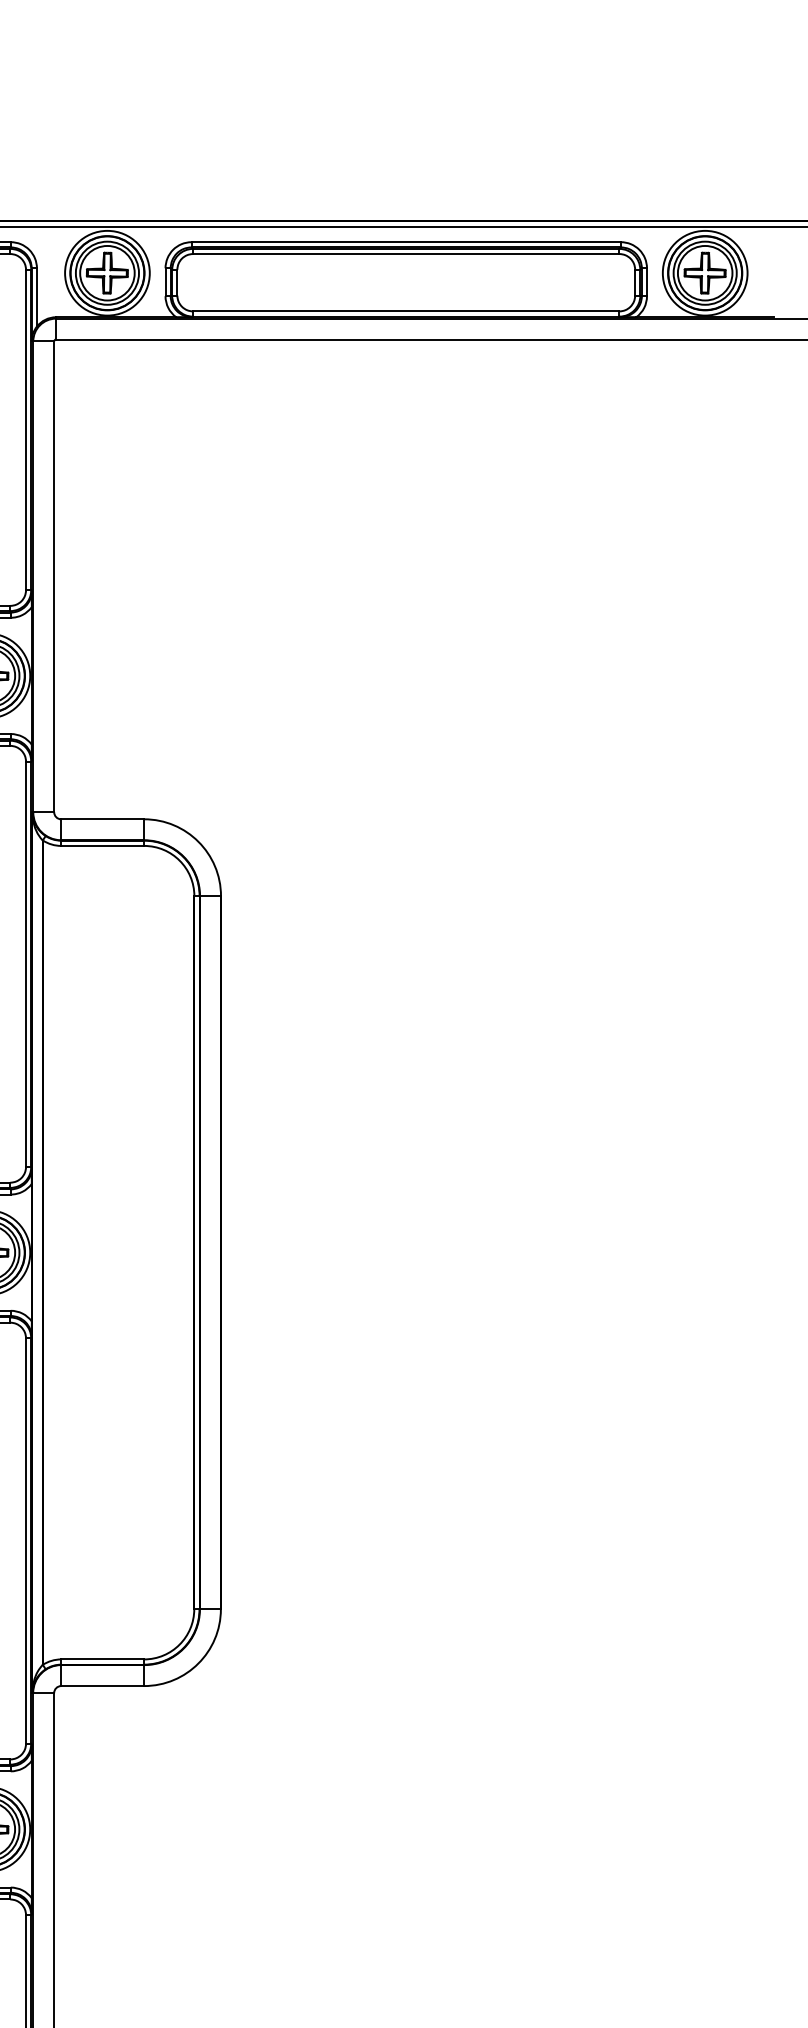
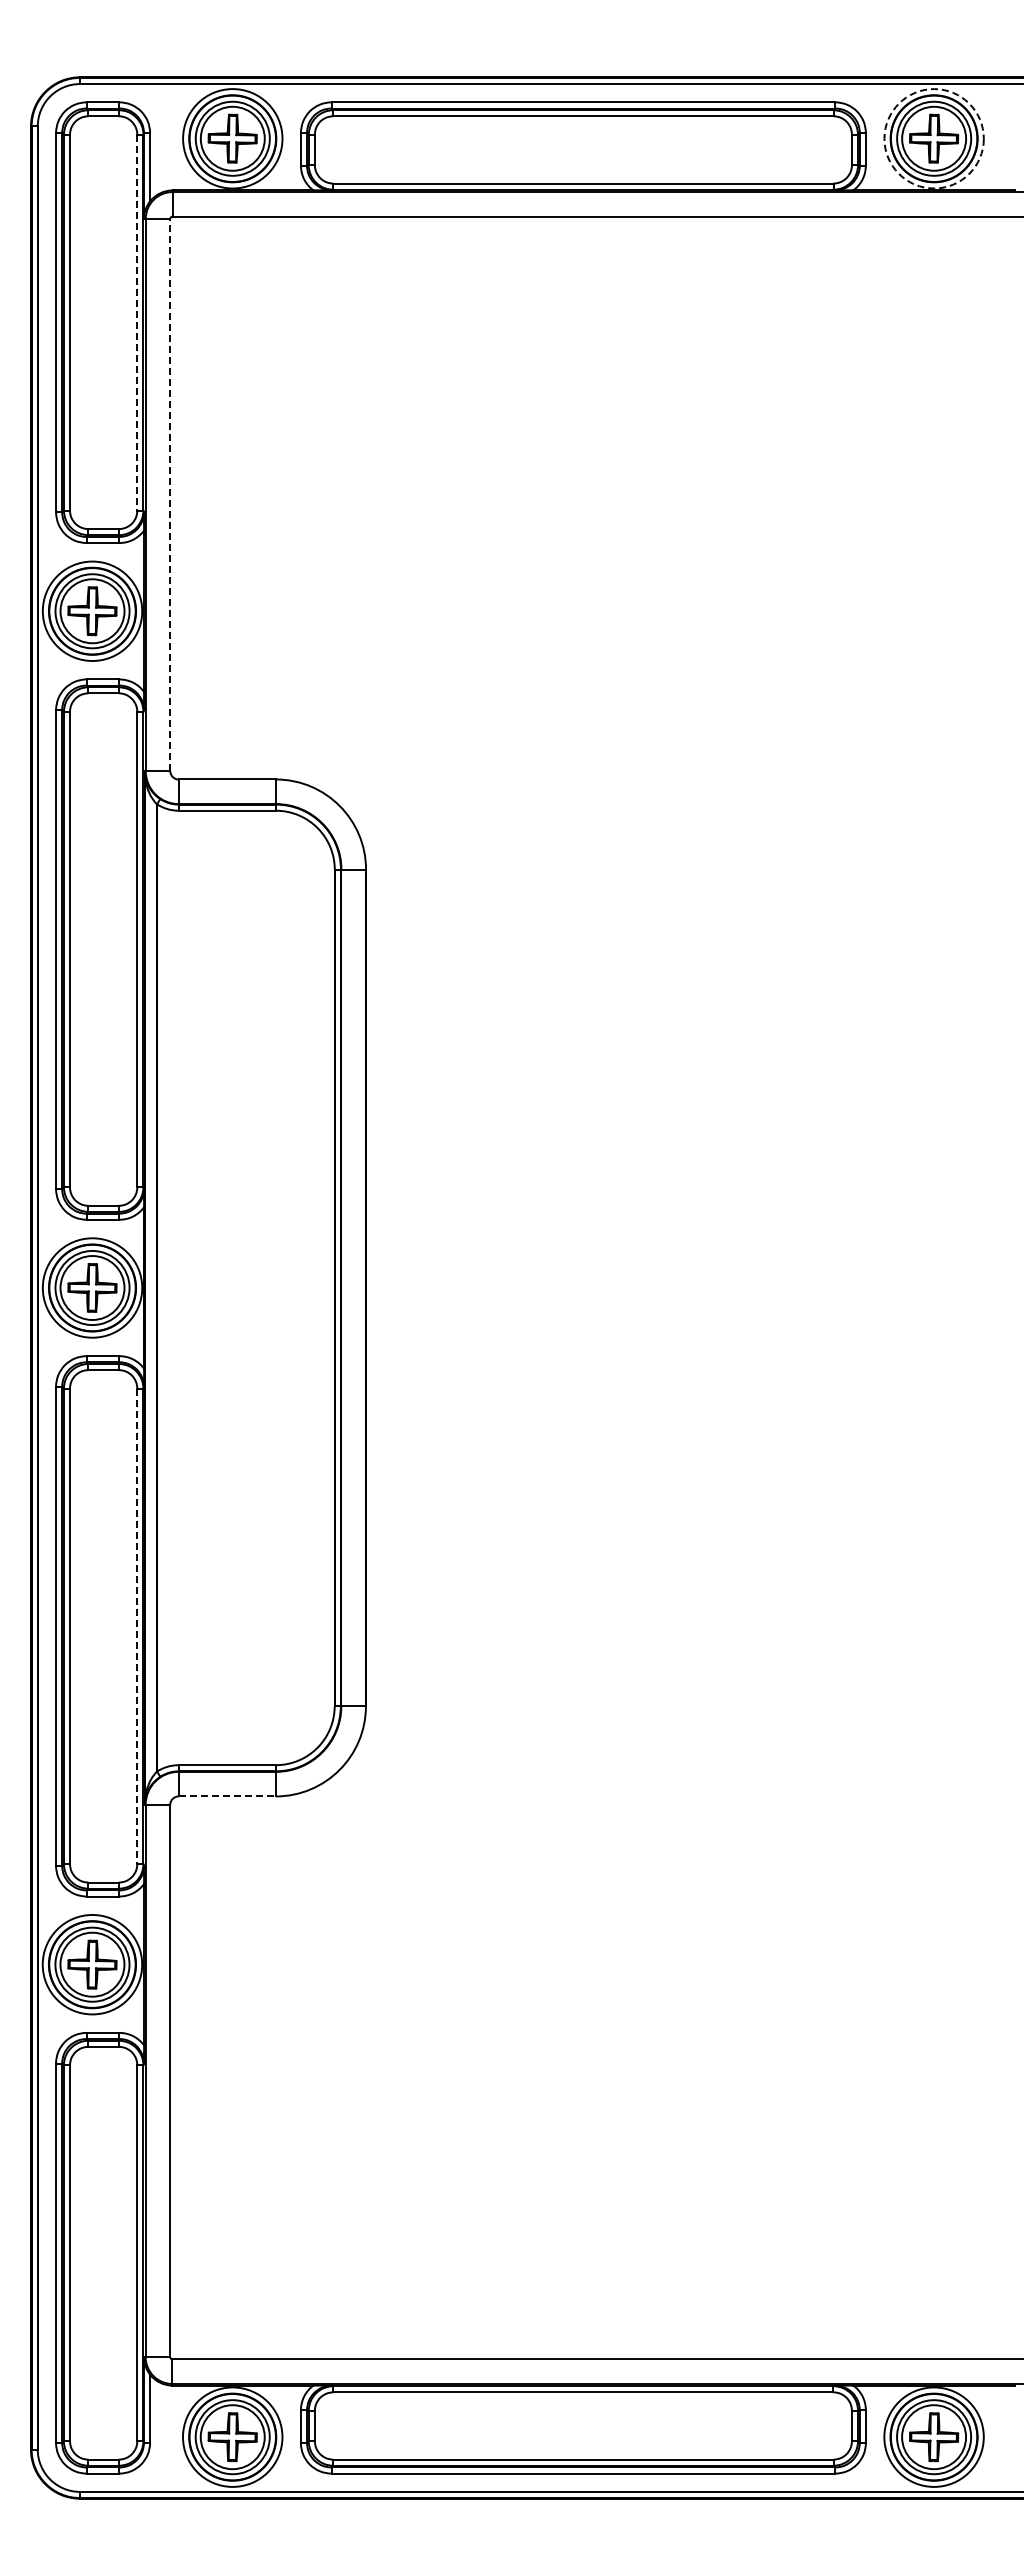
circle: (704, 272) -> (933, 138), solid -> dashed
line: (26, 429) -> (137, 322), solid -> dashed
line: (54, 576) -> (170, 494), solid -> dashed
line: (26, 1541) -> (137, 1626), solid -> dashed
line: (102, 1686) -> (227, 1796), solid -> dashed

